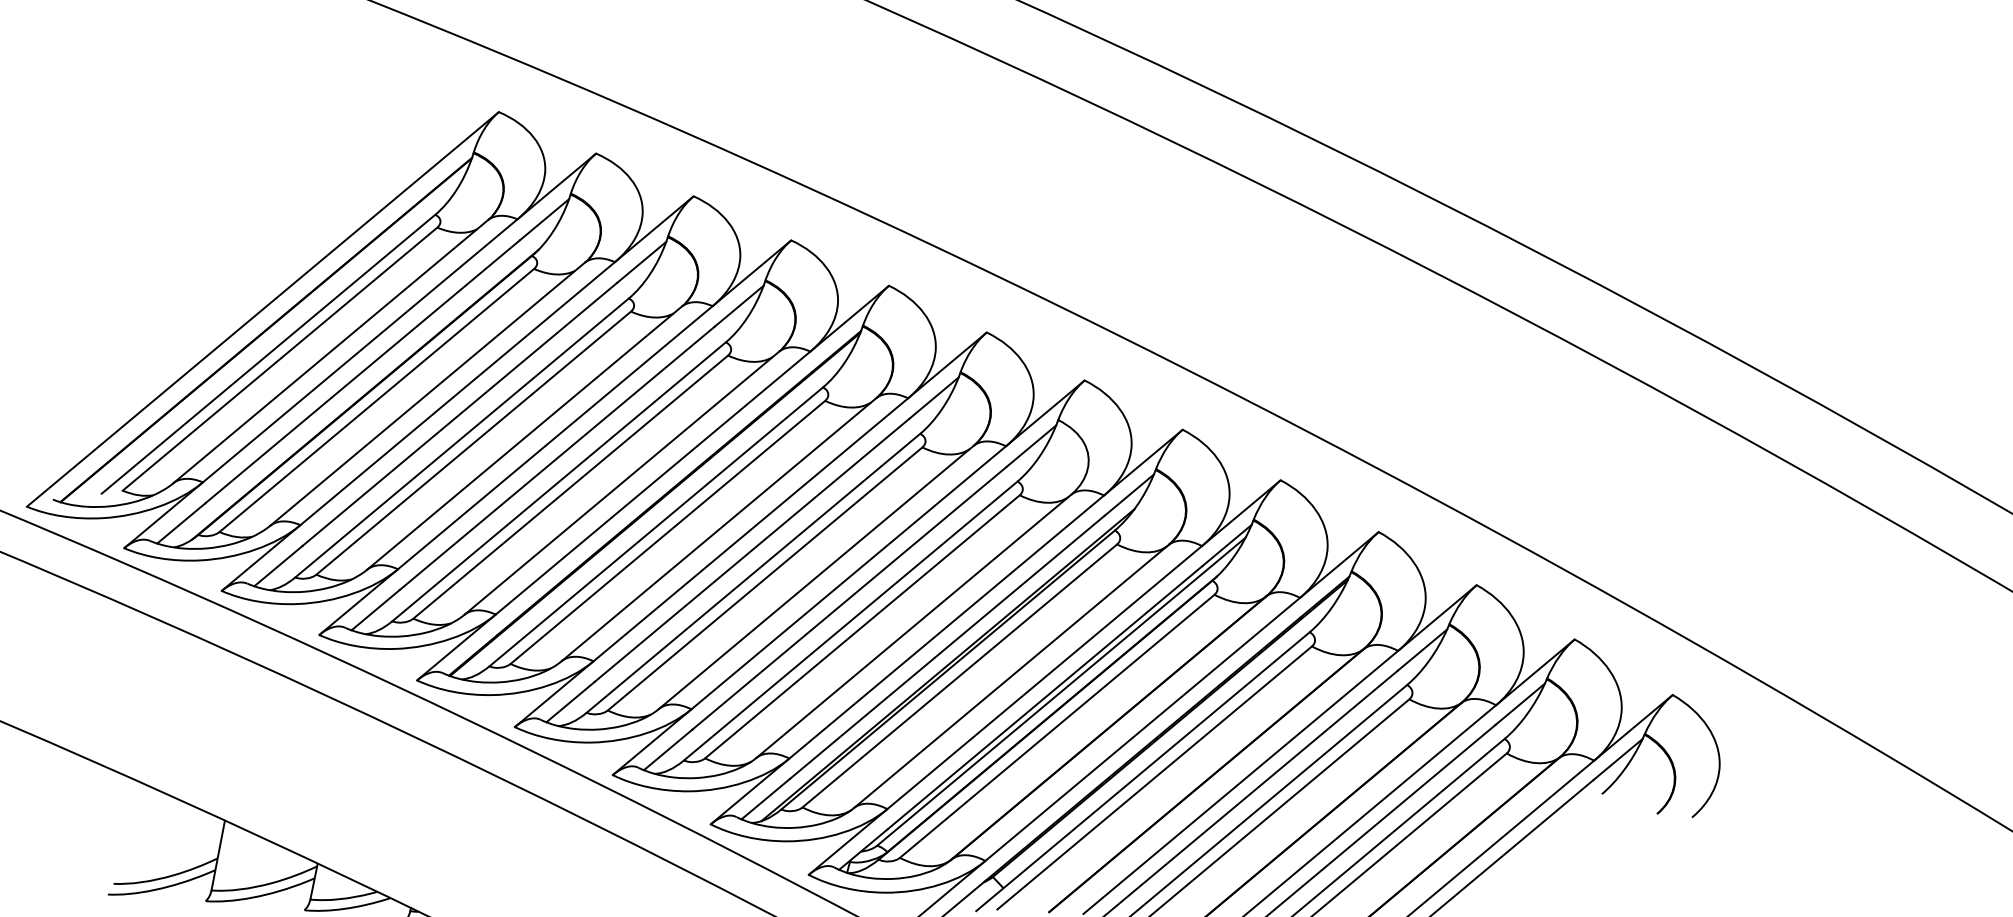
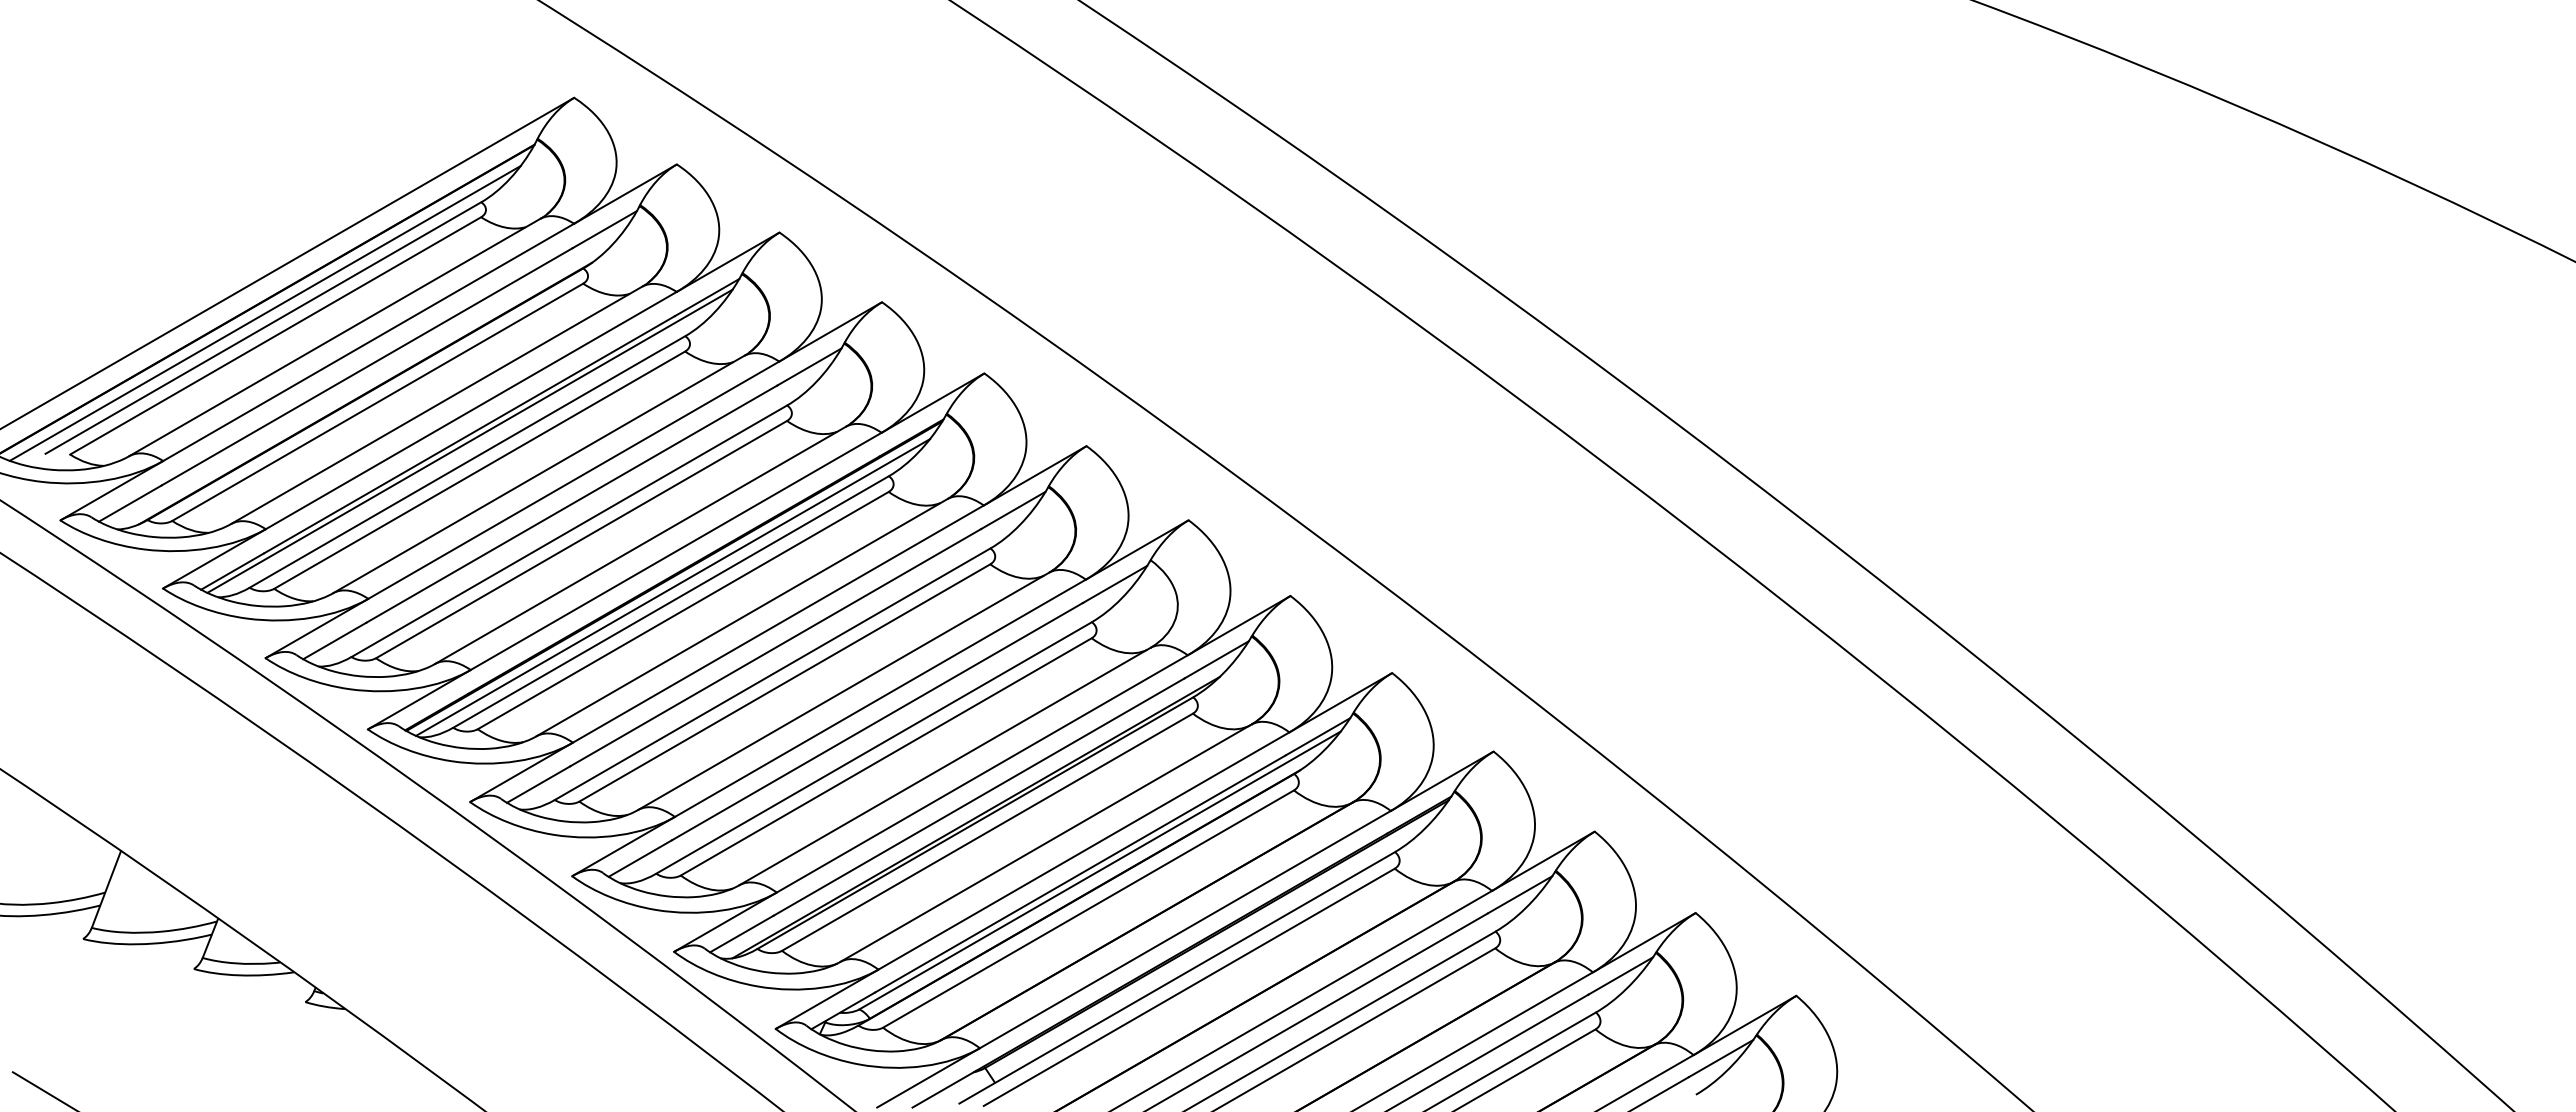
line: (267, 340) -> (264, 312), added
line: (460, 419) -> (469, 440), added
line: (656, 514) -> (673, 587), added

